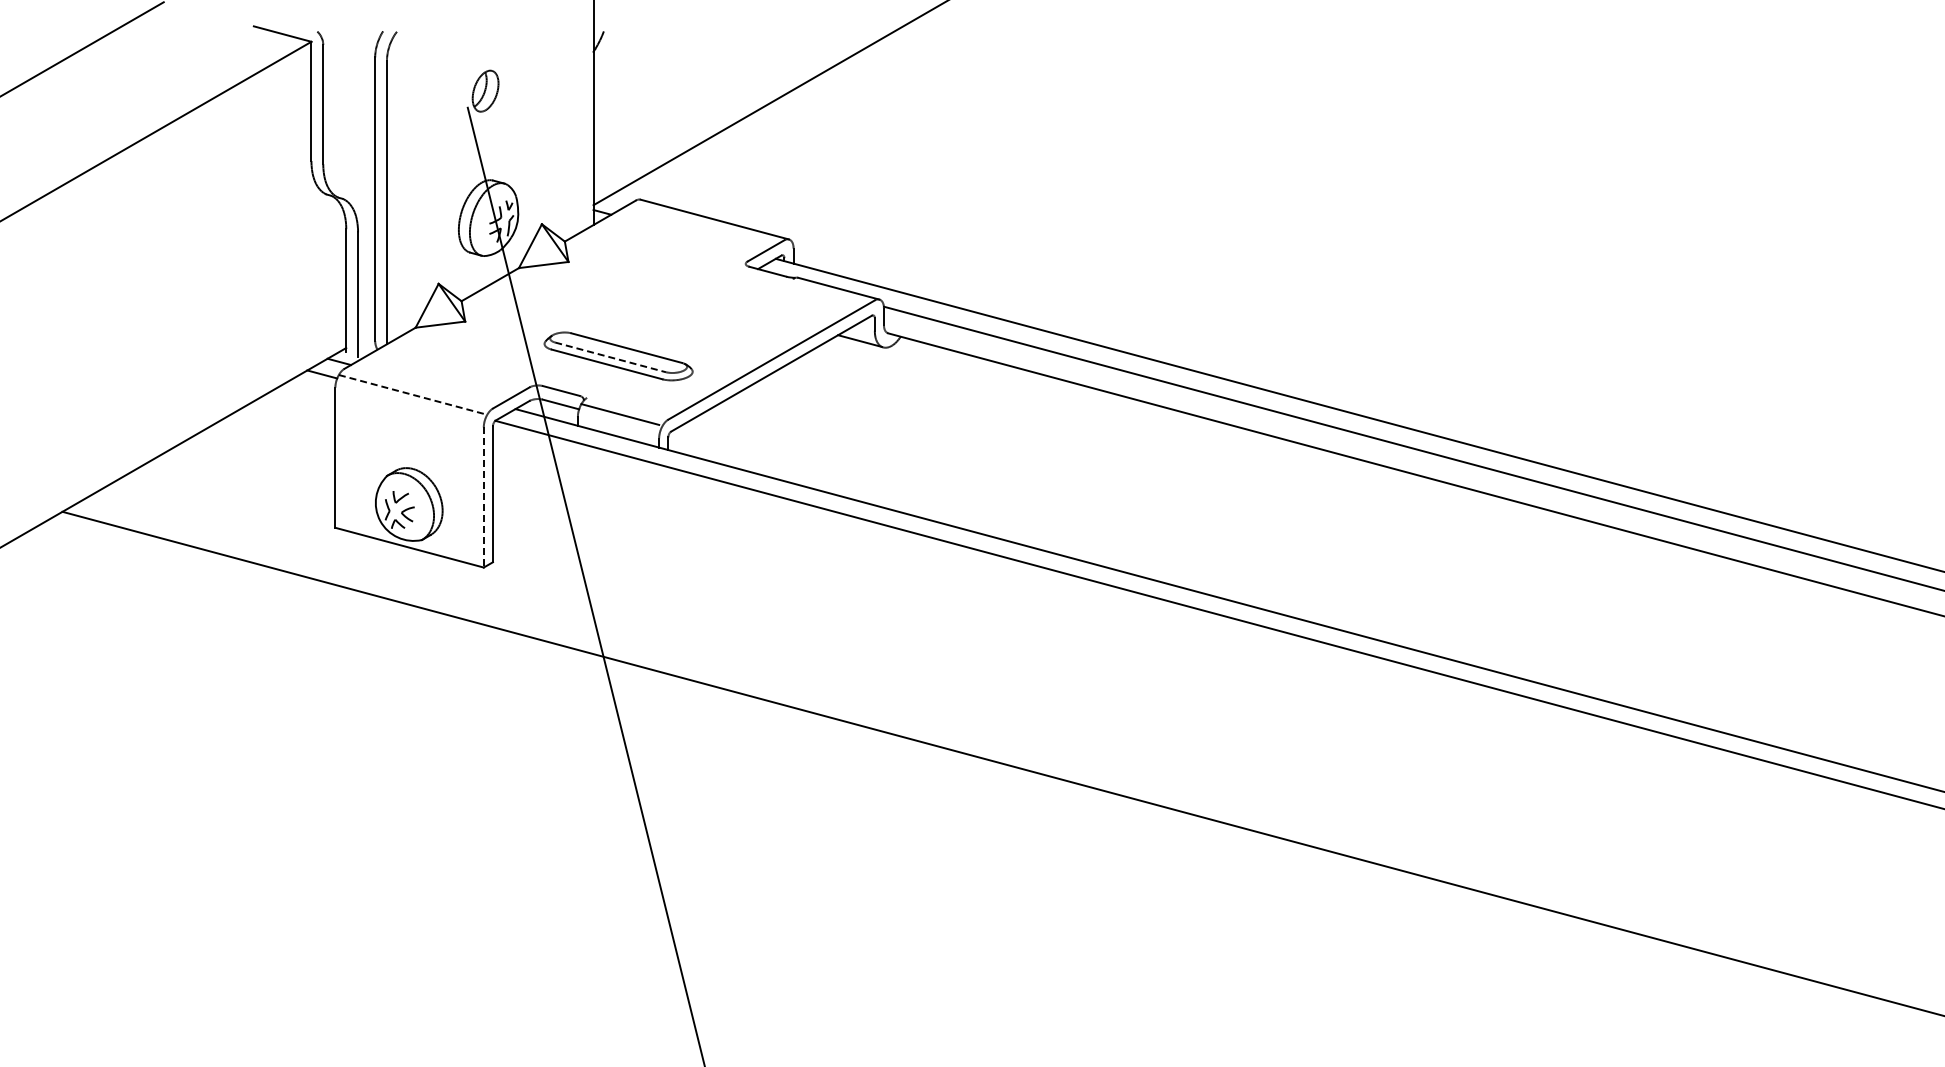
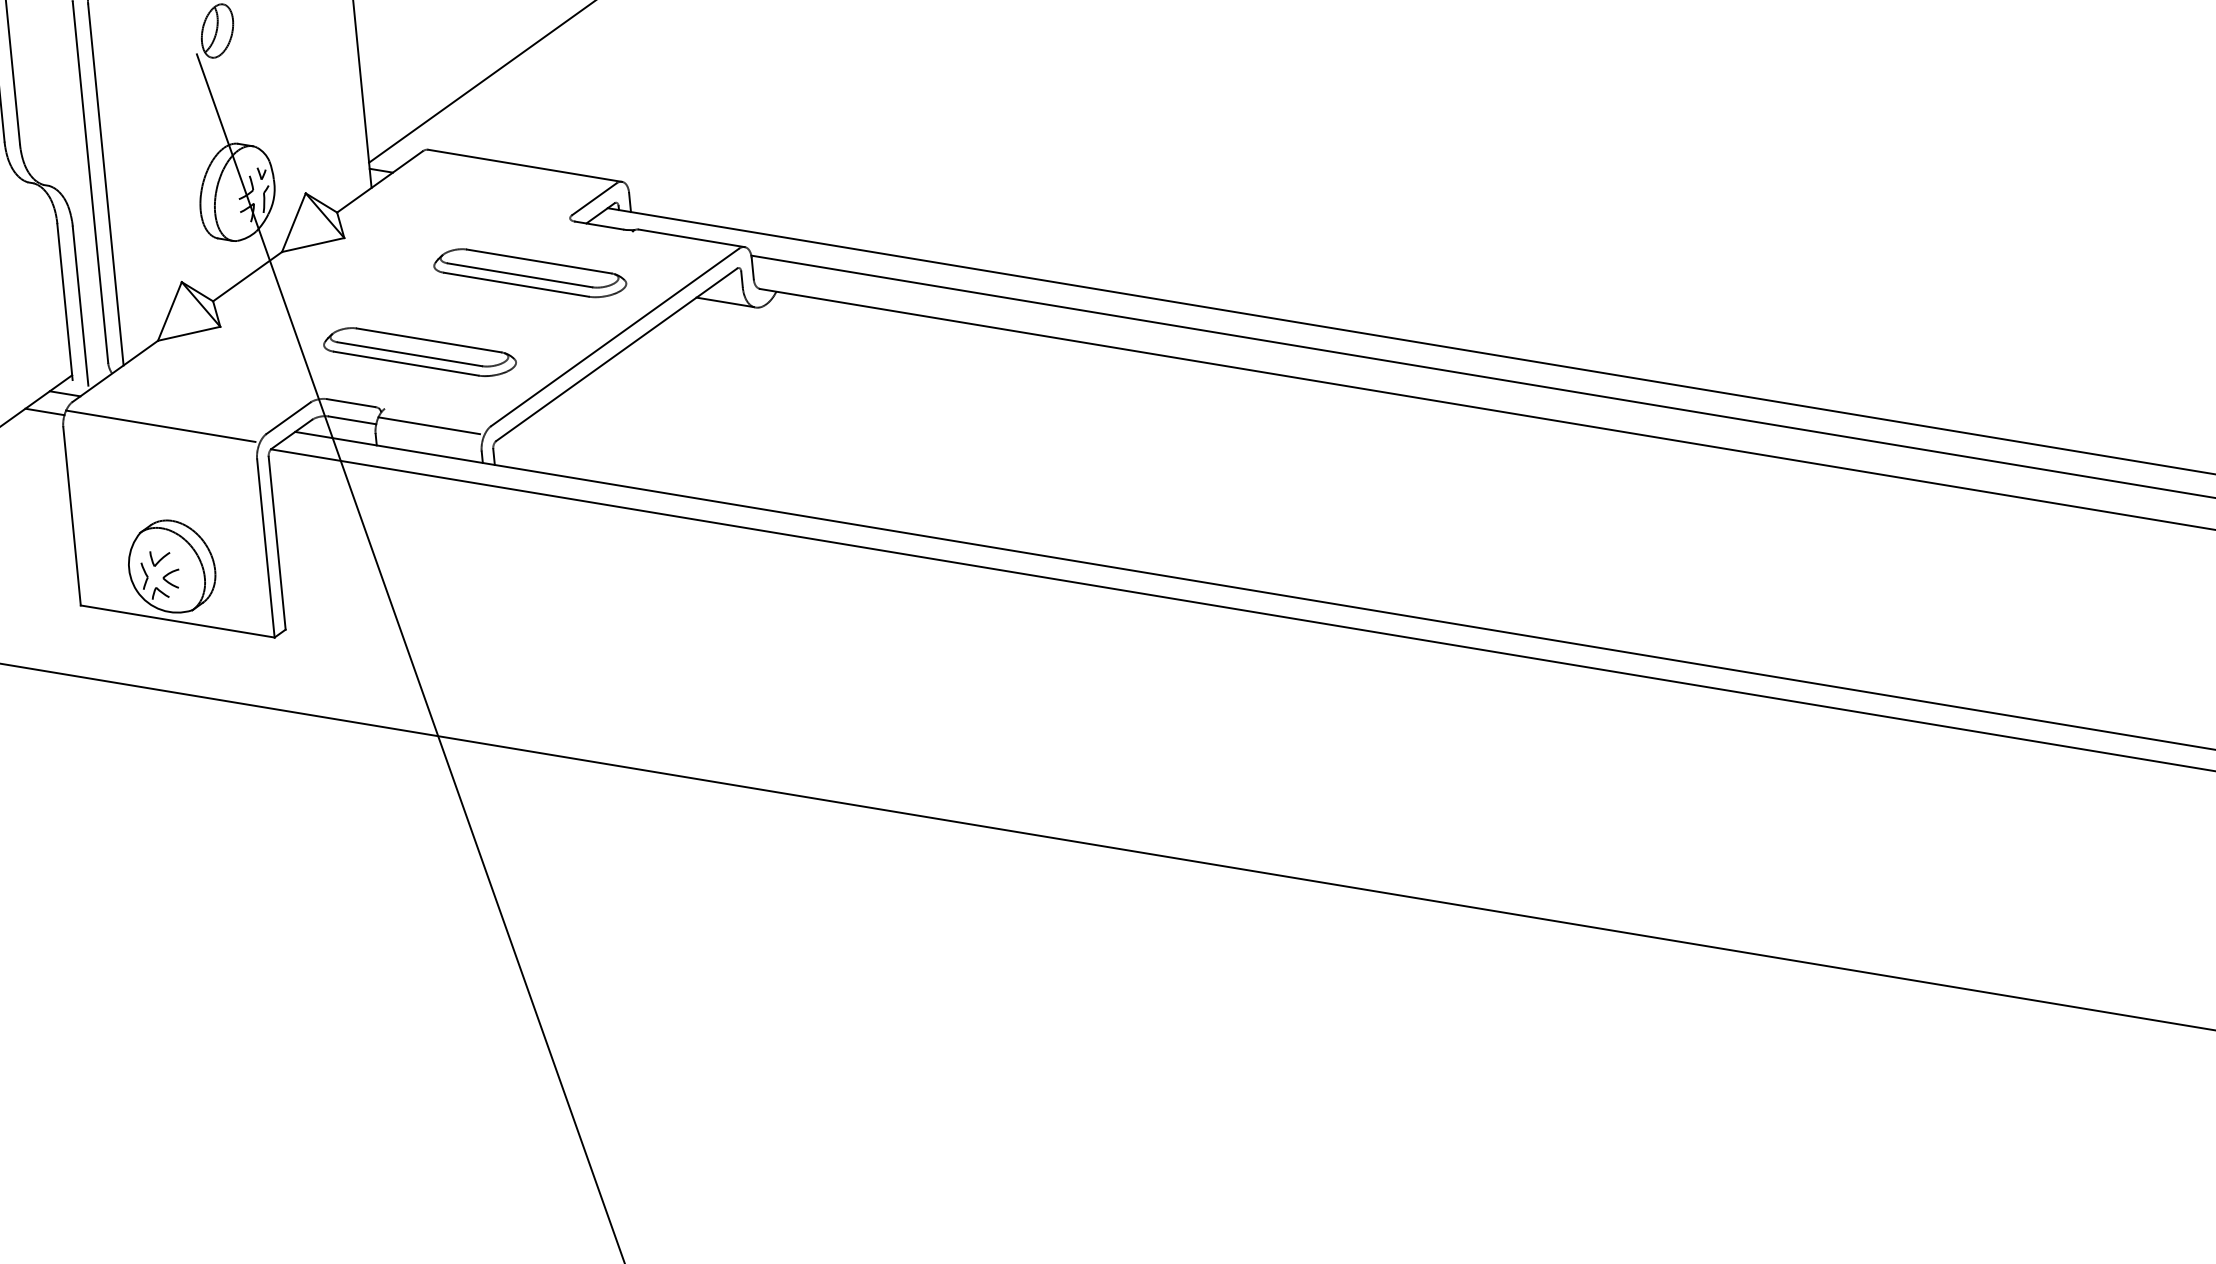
part: (710, 303) -> (530, 273), added
line: (611, 357) -> (410, 354), dashed -> solid
line: (410, 394) -> (159, 426), dashed -> solid
line: (483, 497) -> (265, 548), dashed -> solid

